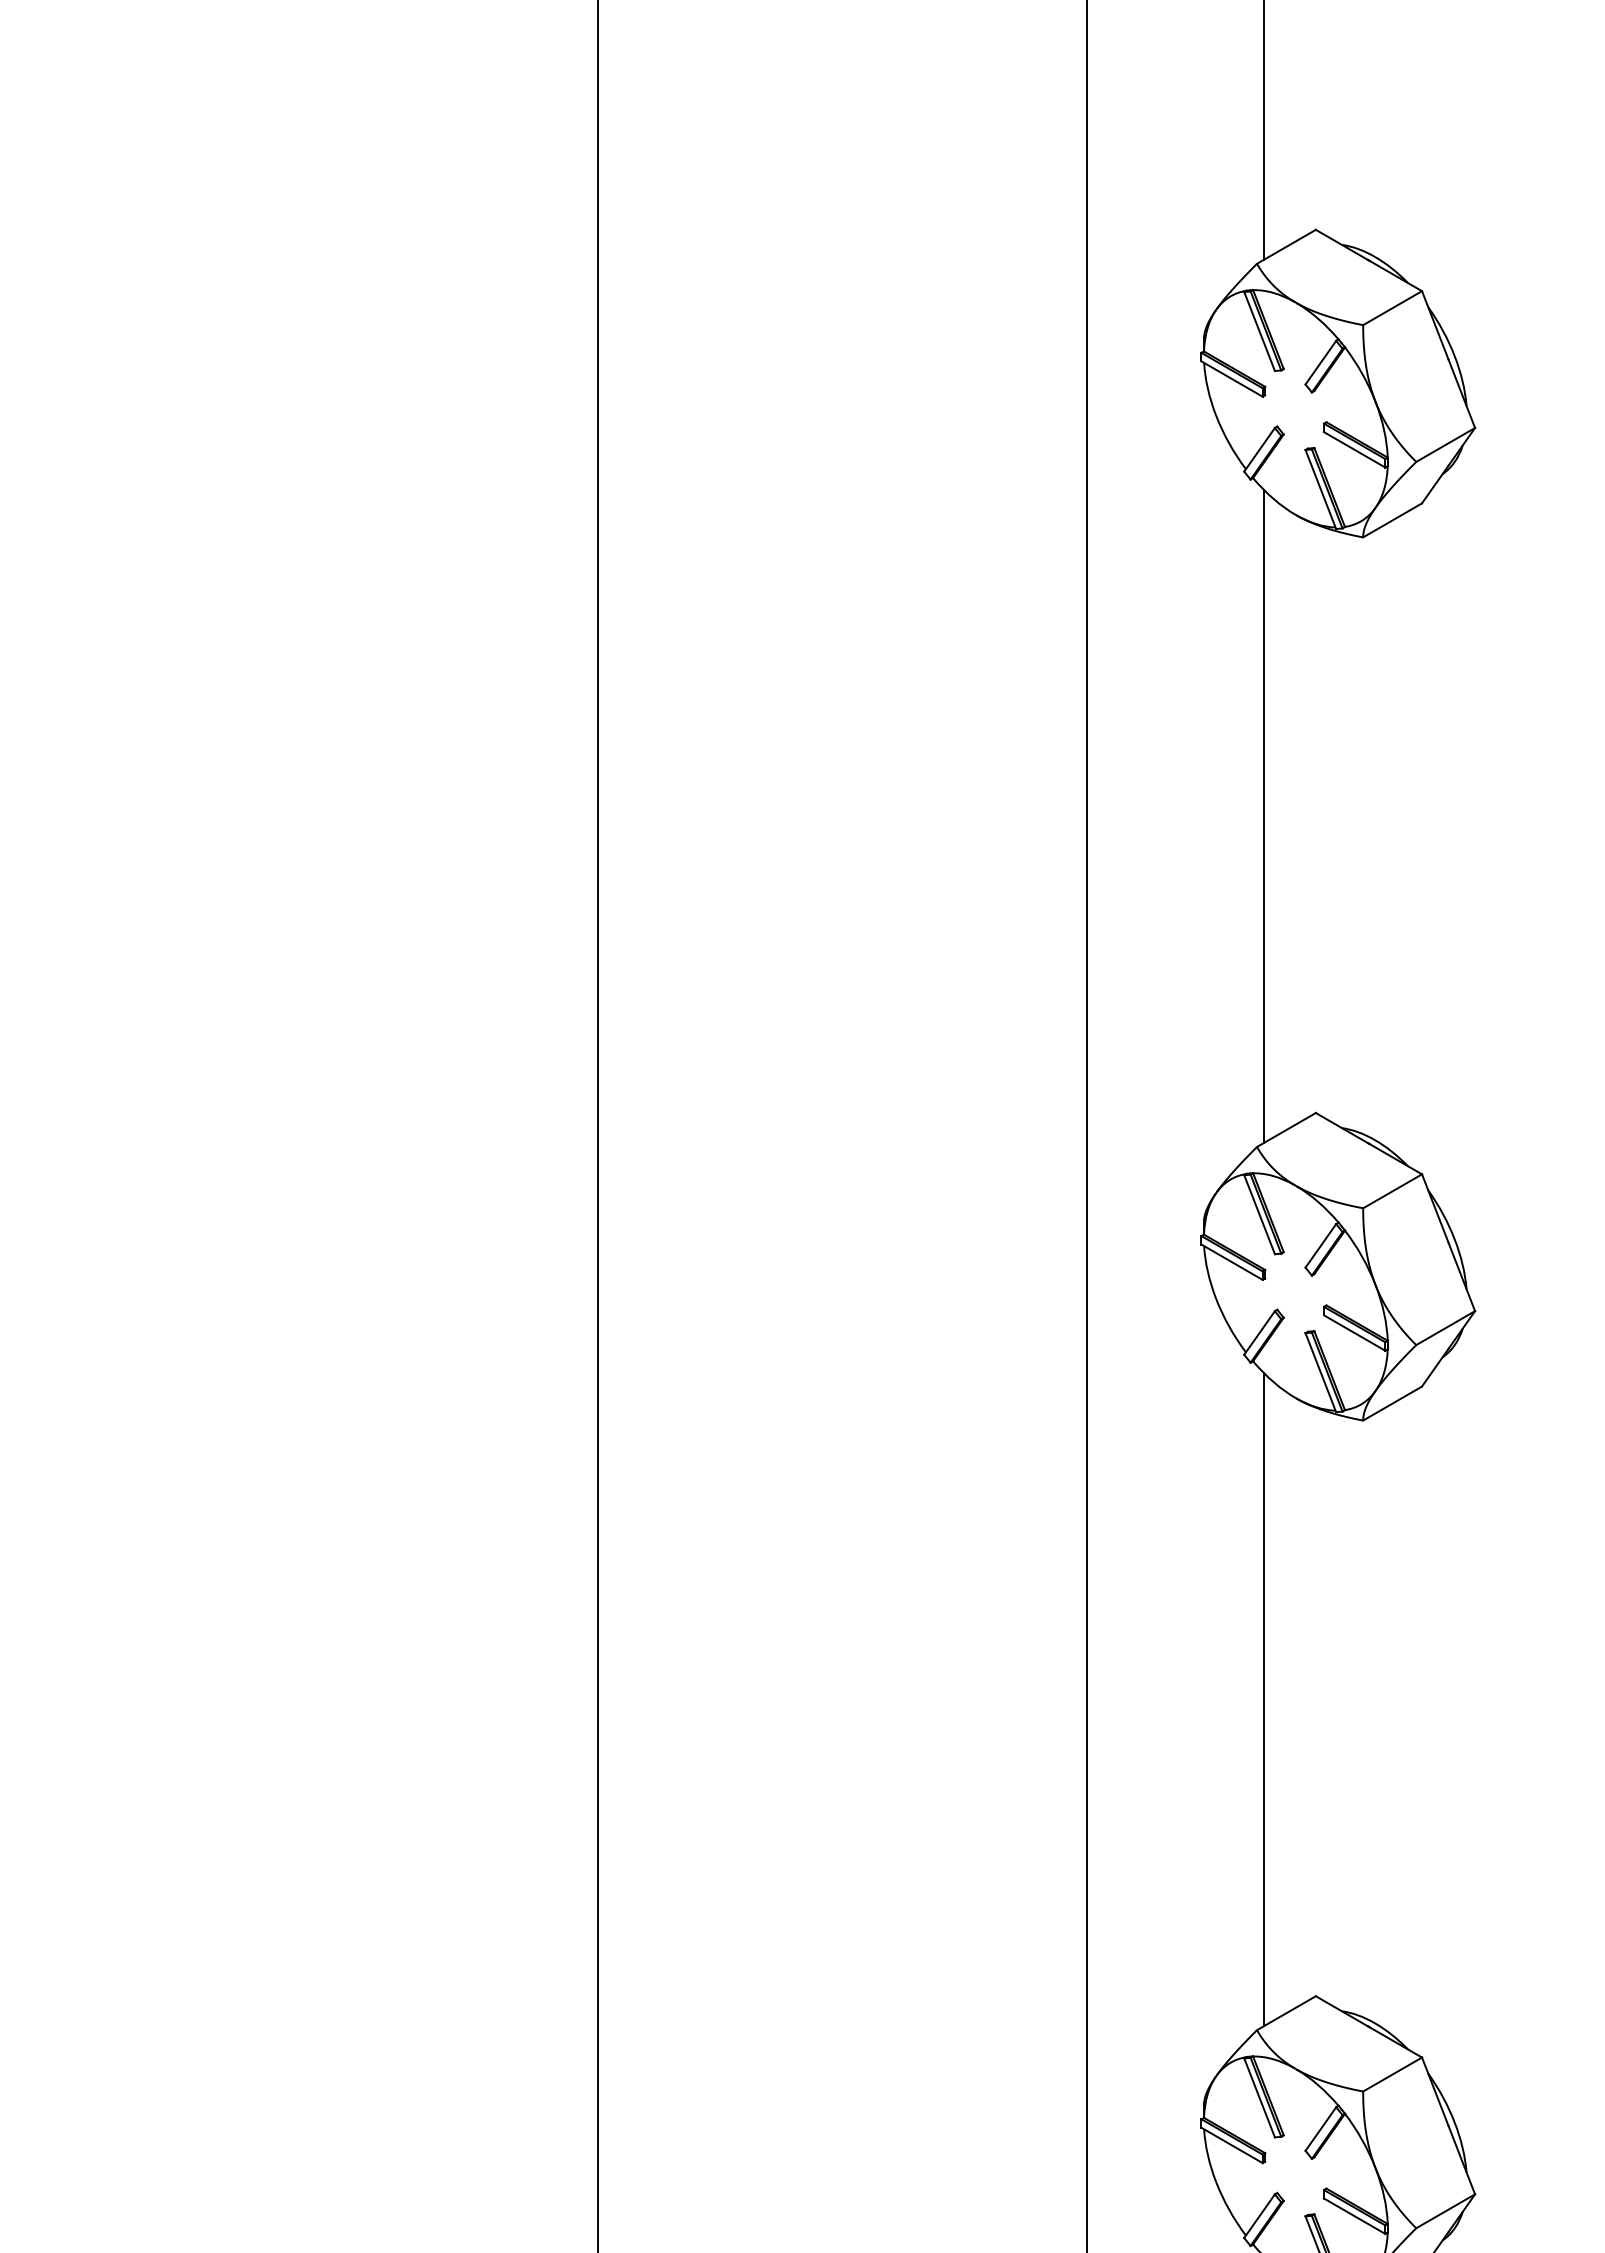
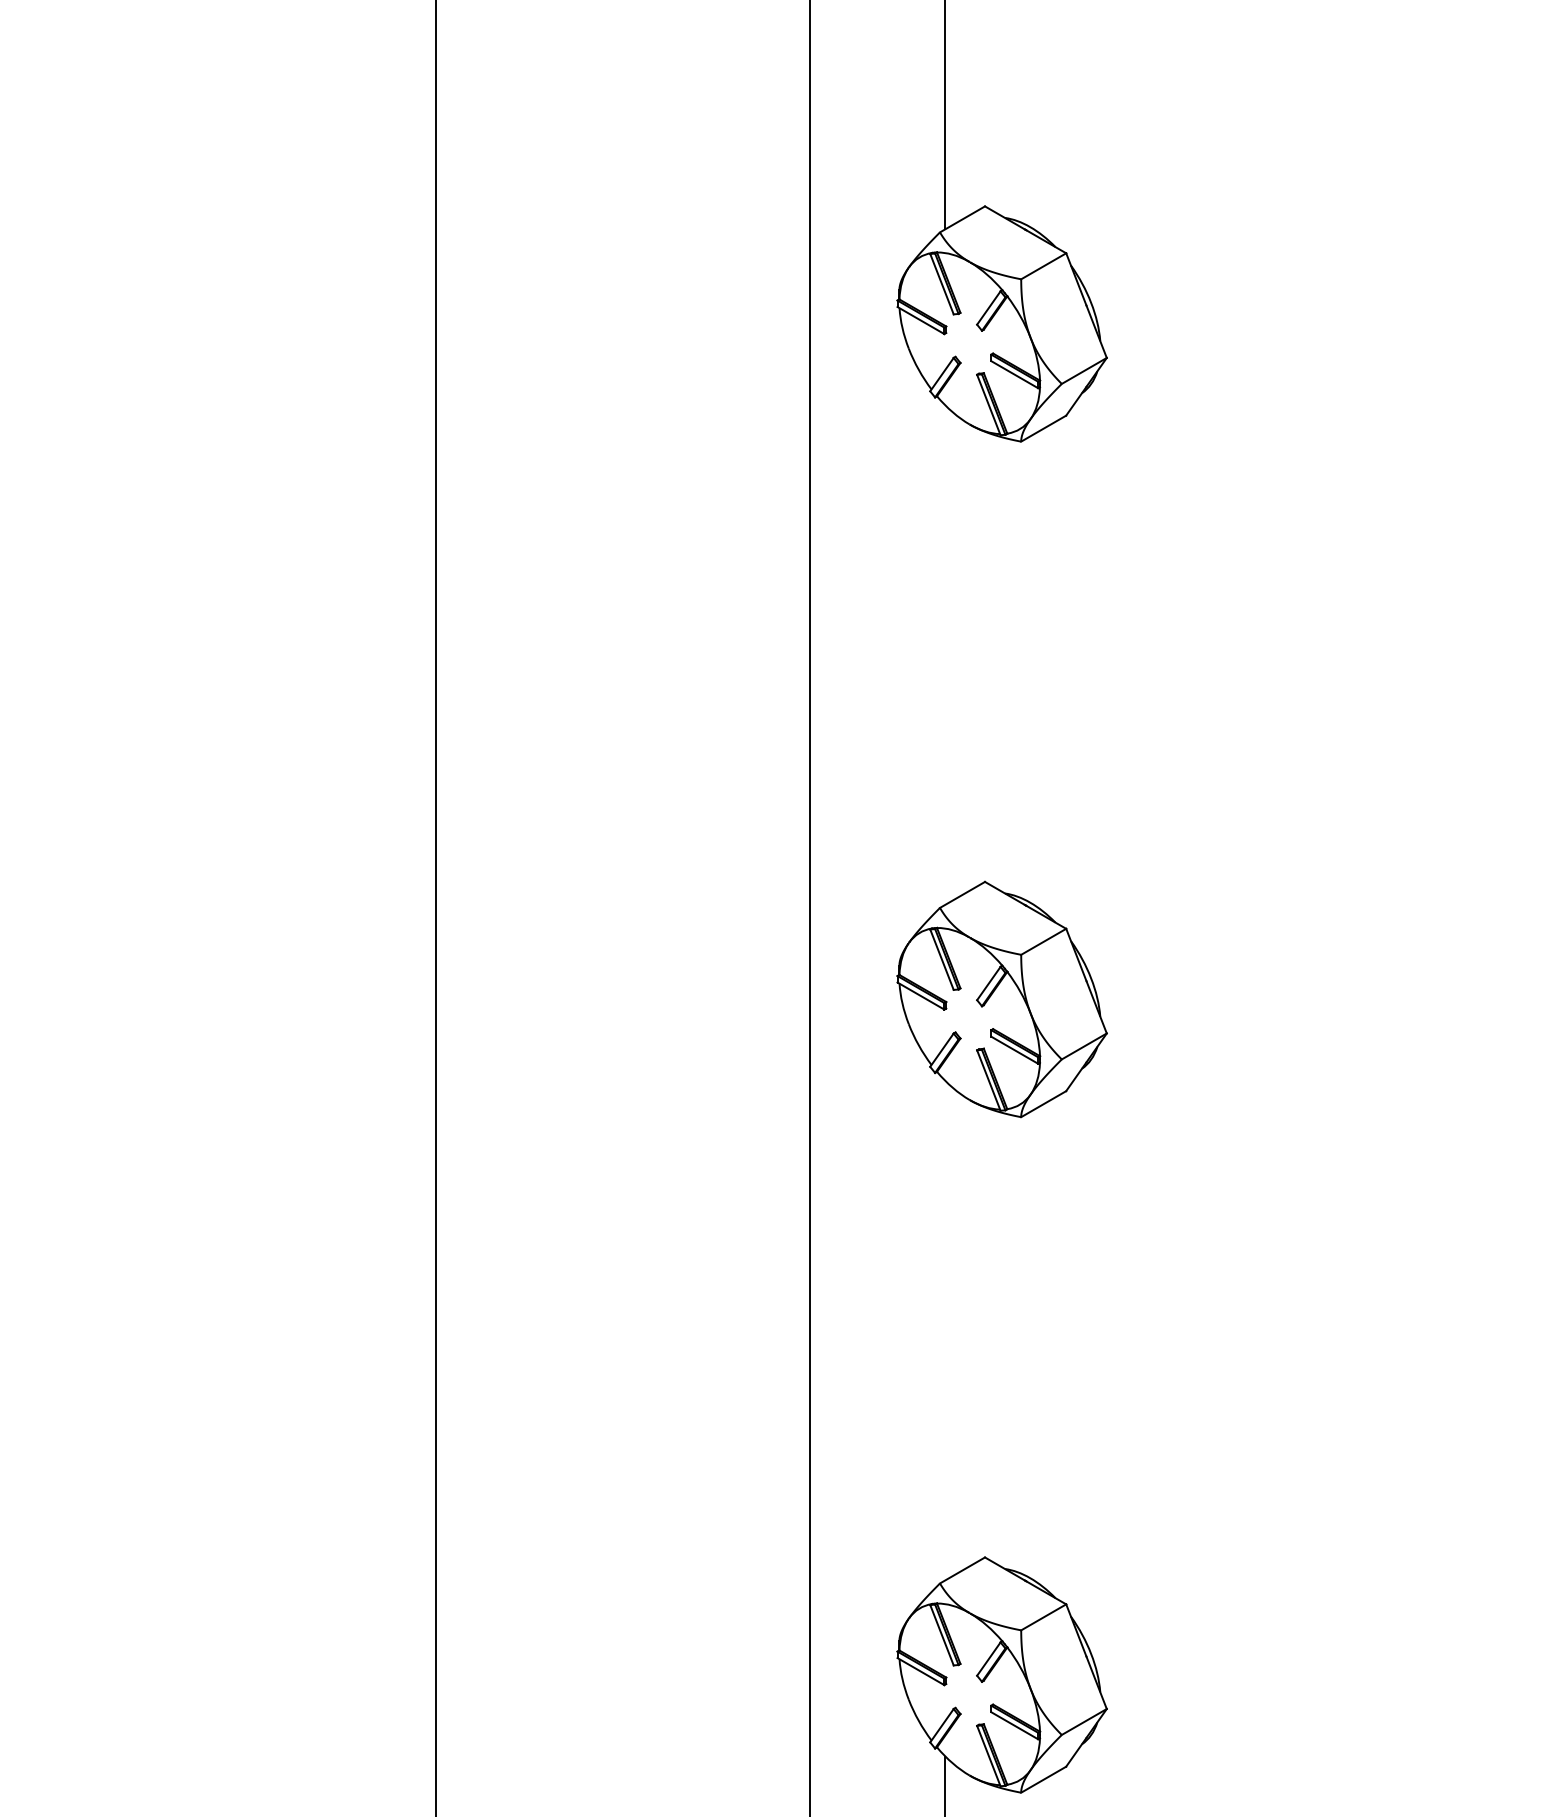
line: (1264, 815) -> (945, 654), removed
line: (1264, 1699) -> (945, 1330), removed

